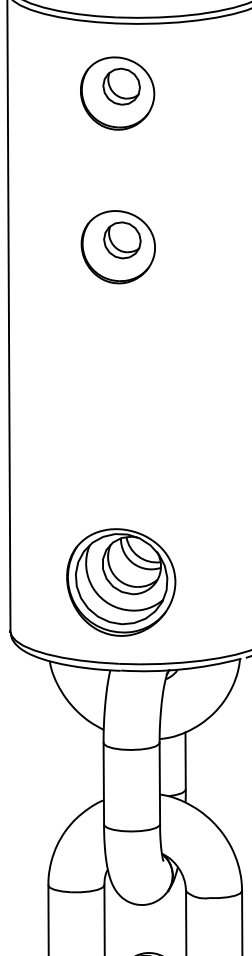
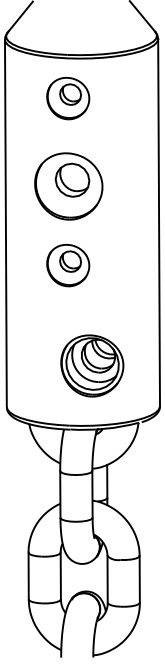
part: (118, 246) -> (68, 186), size x1.6
part: (118, 384) -> (68, 265), added
part: (121, 581) -> (92, 365), moved

